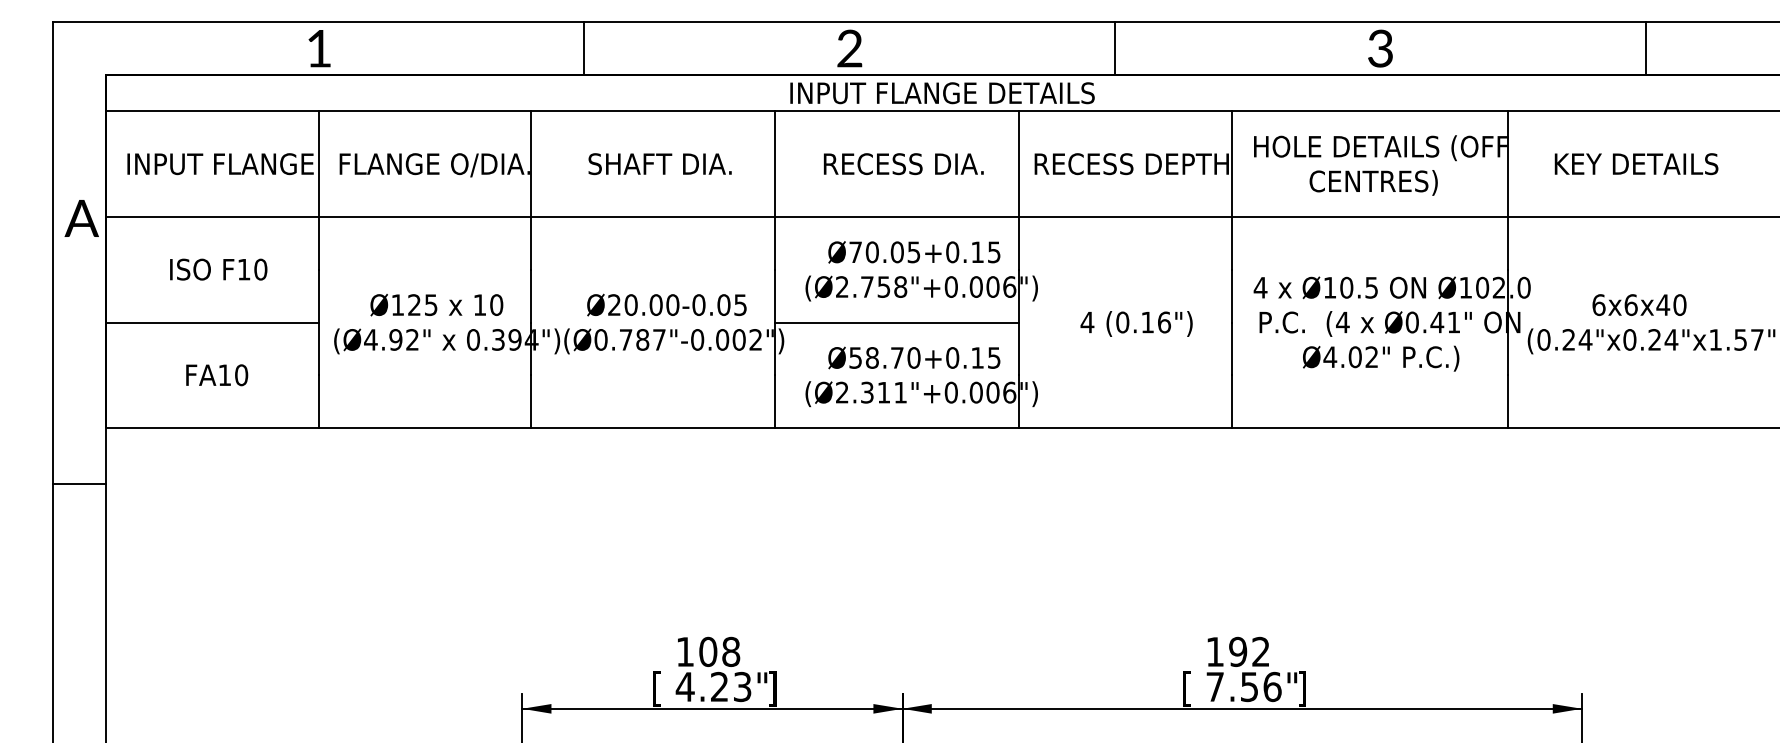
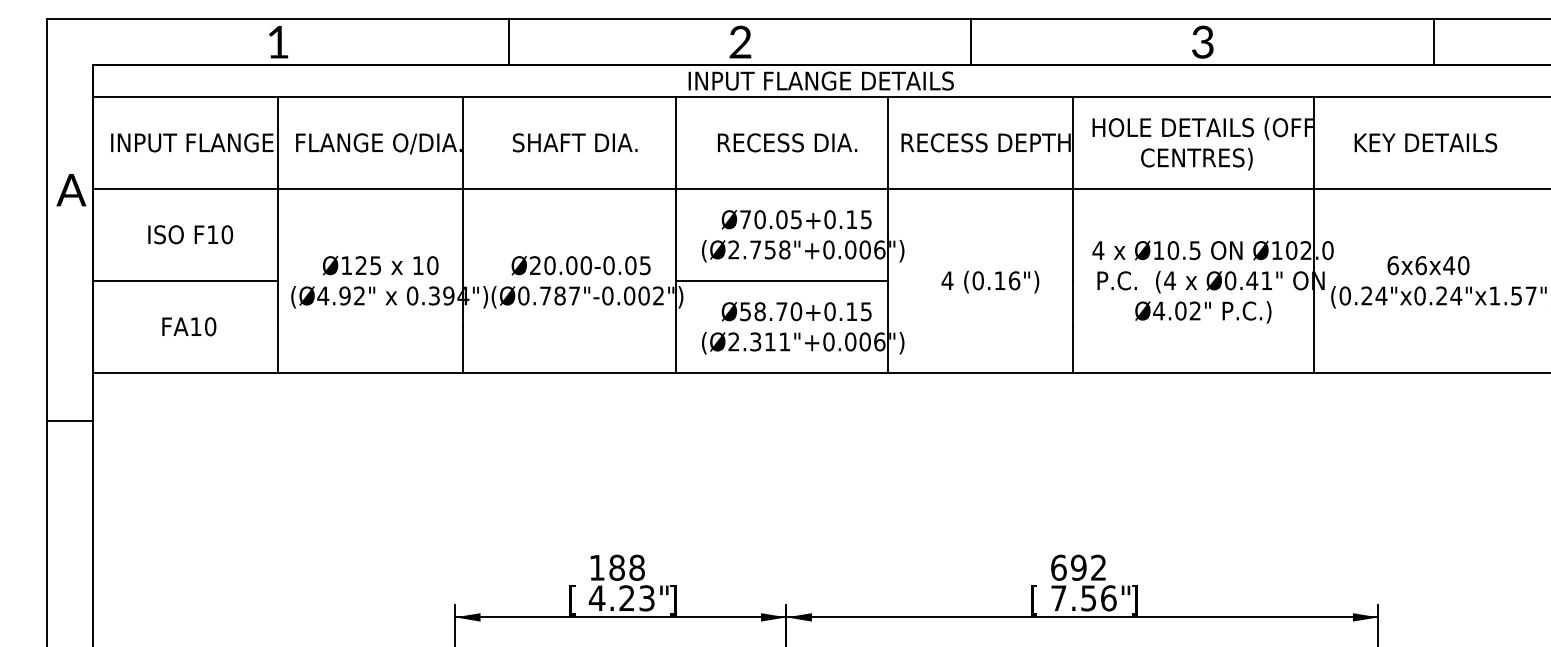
text: (708, 651) -> (617, 567), 108 -> 188
text: (1215, 651) -> (1059, 567), 192 -> 692

